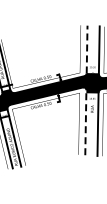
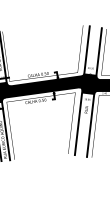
line: (87, 49) -> (87, 50), dashed -> solid
line: (85, 122) -> (78, 122), dashed -> solid

